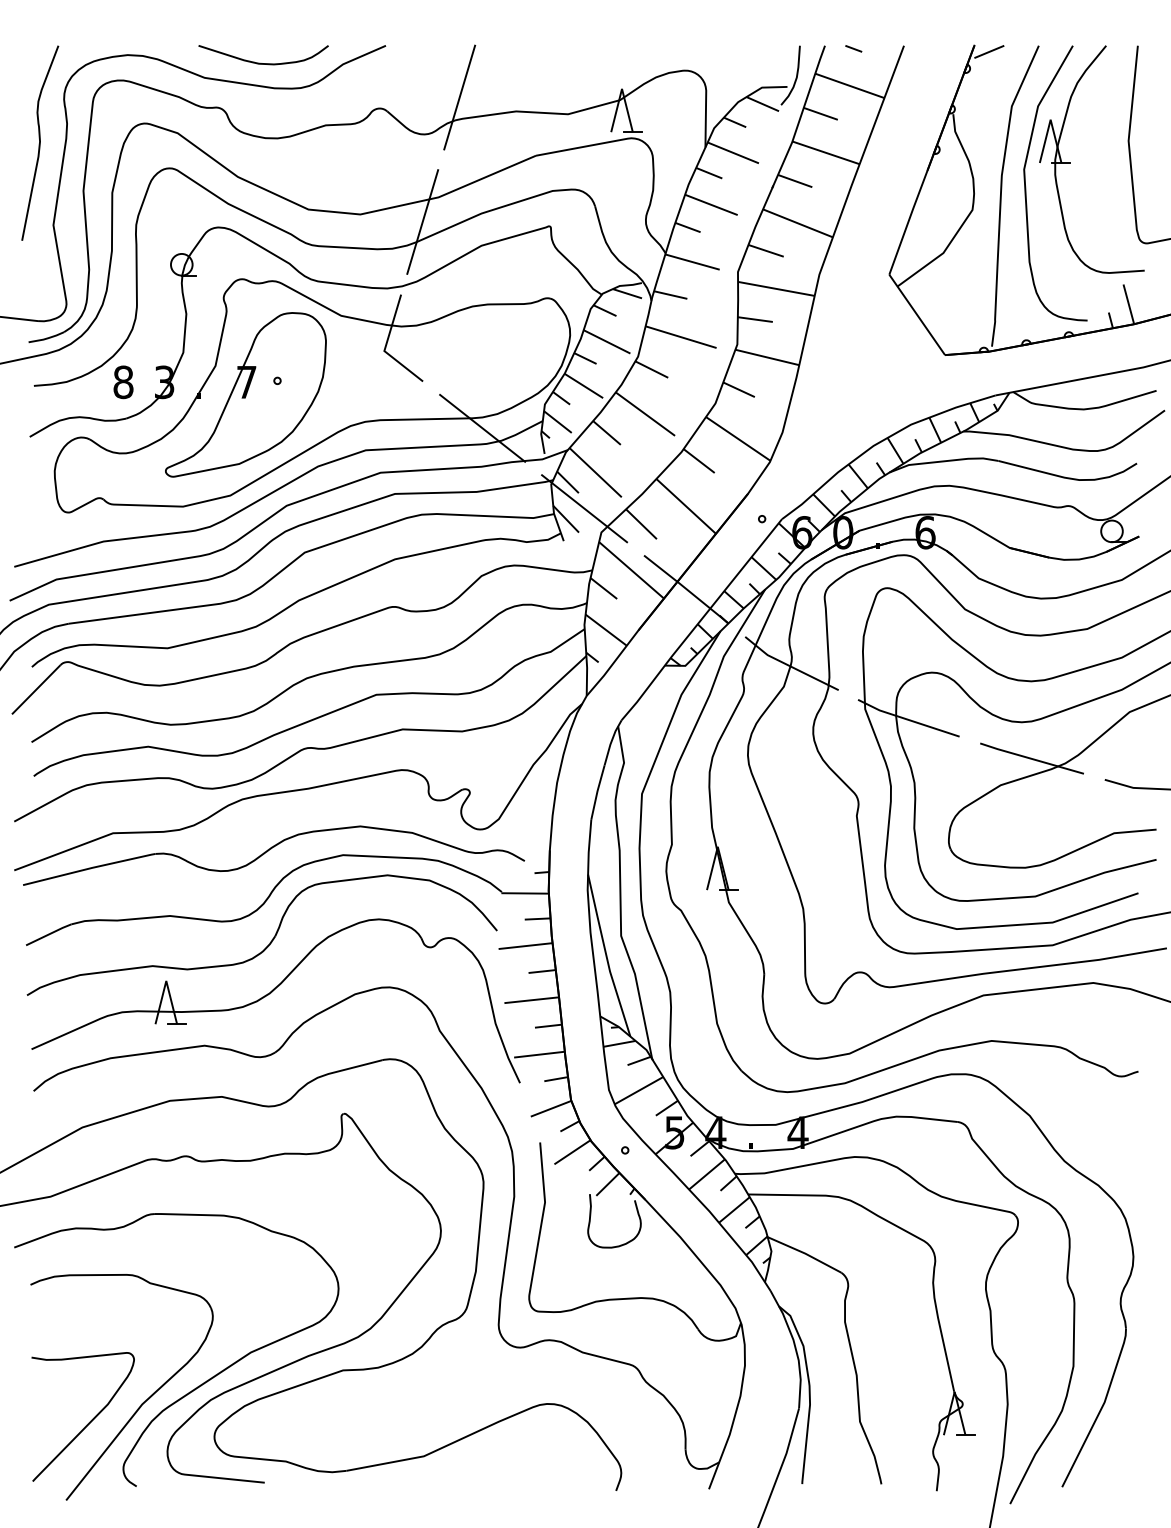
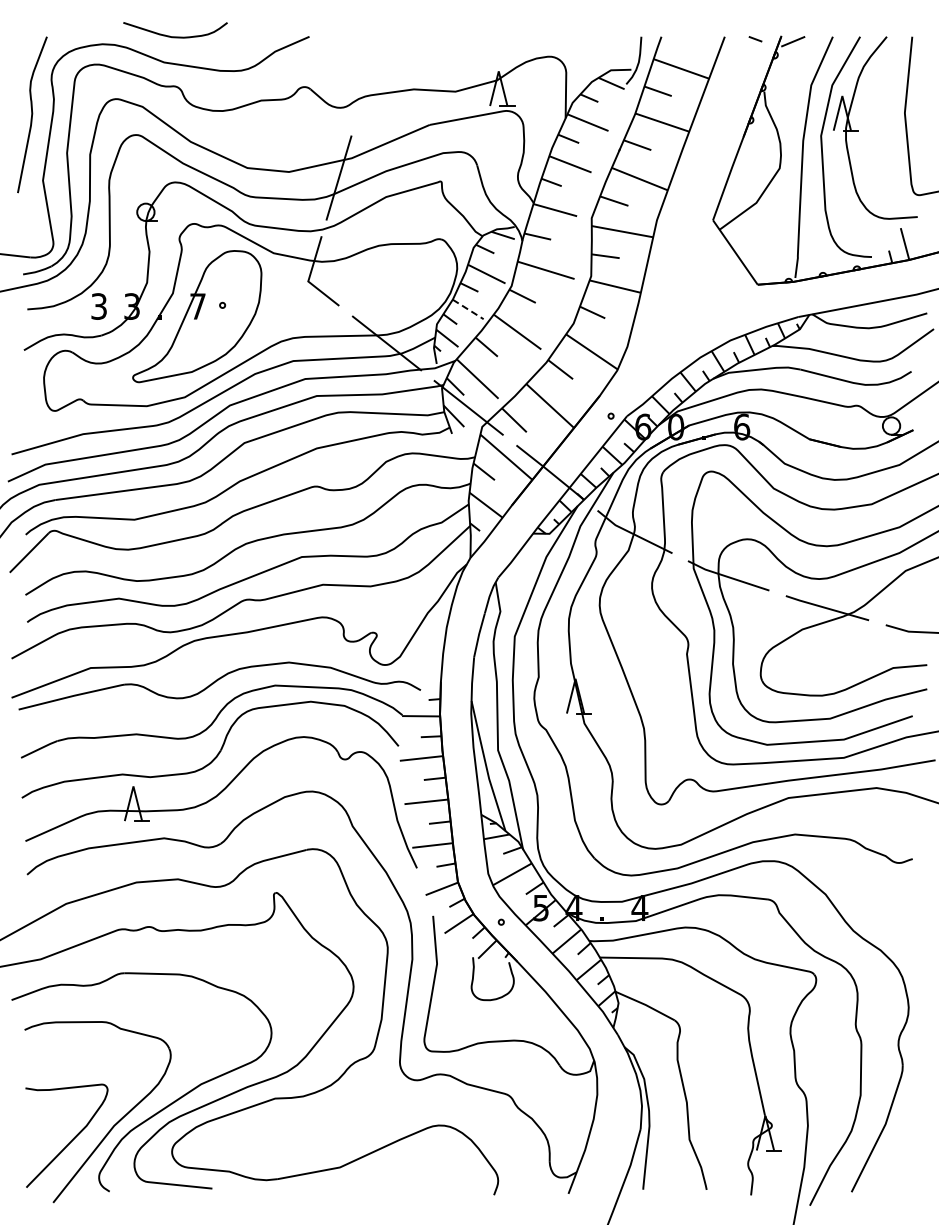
line: (853, 49) -> (755, 39), moved
curve: (263, 62) -> (175, 36), moved
line: (459, 96) -> (368, 77), removed
text: (123, 382) -> (99, 306), 8 -> 3
line: (584, 386) -> (468, 309), solid -> dashed

